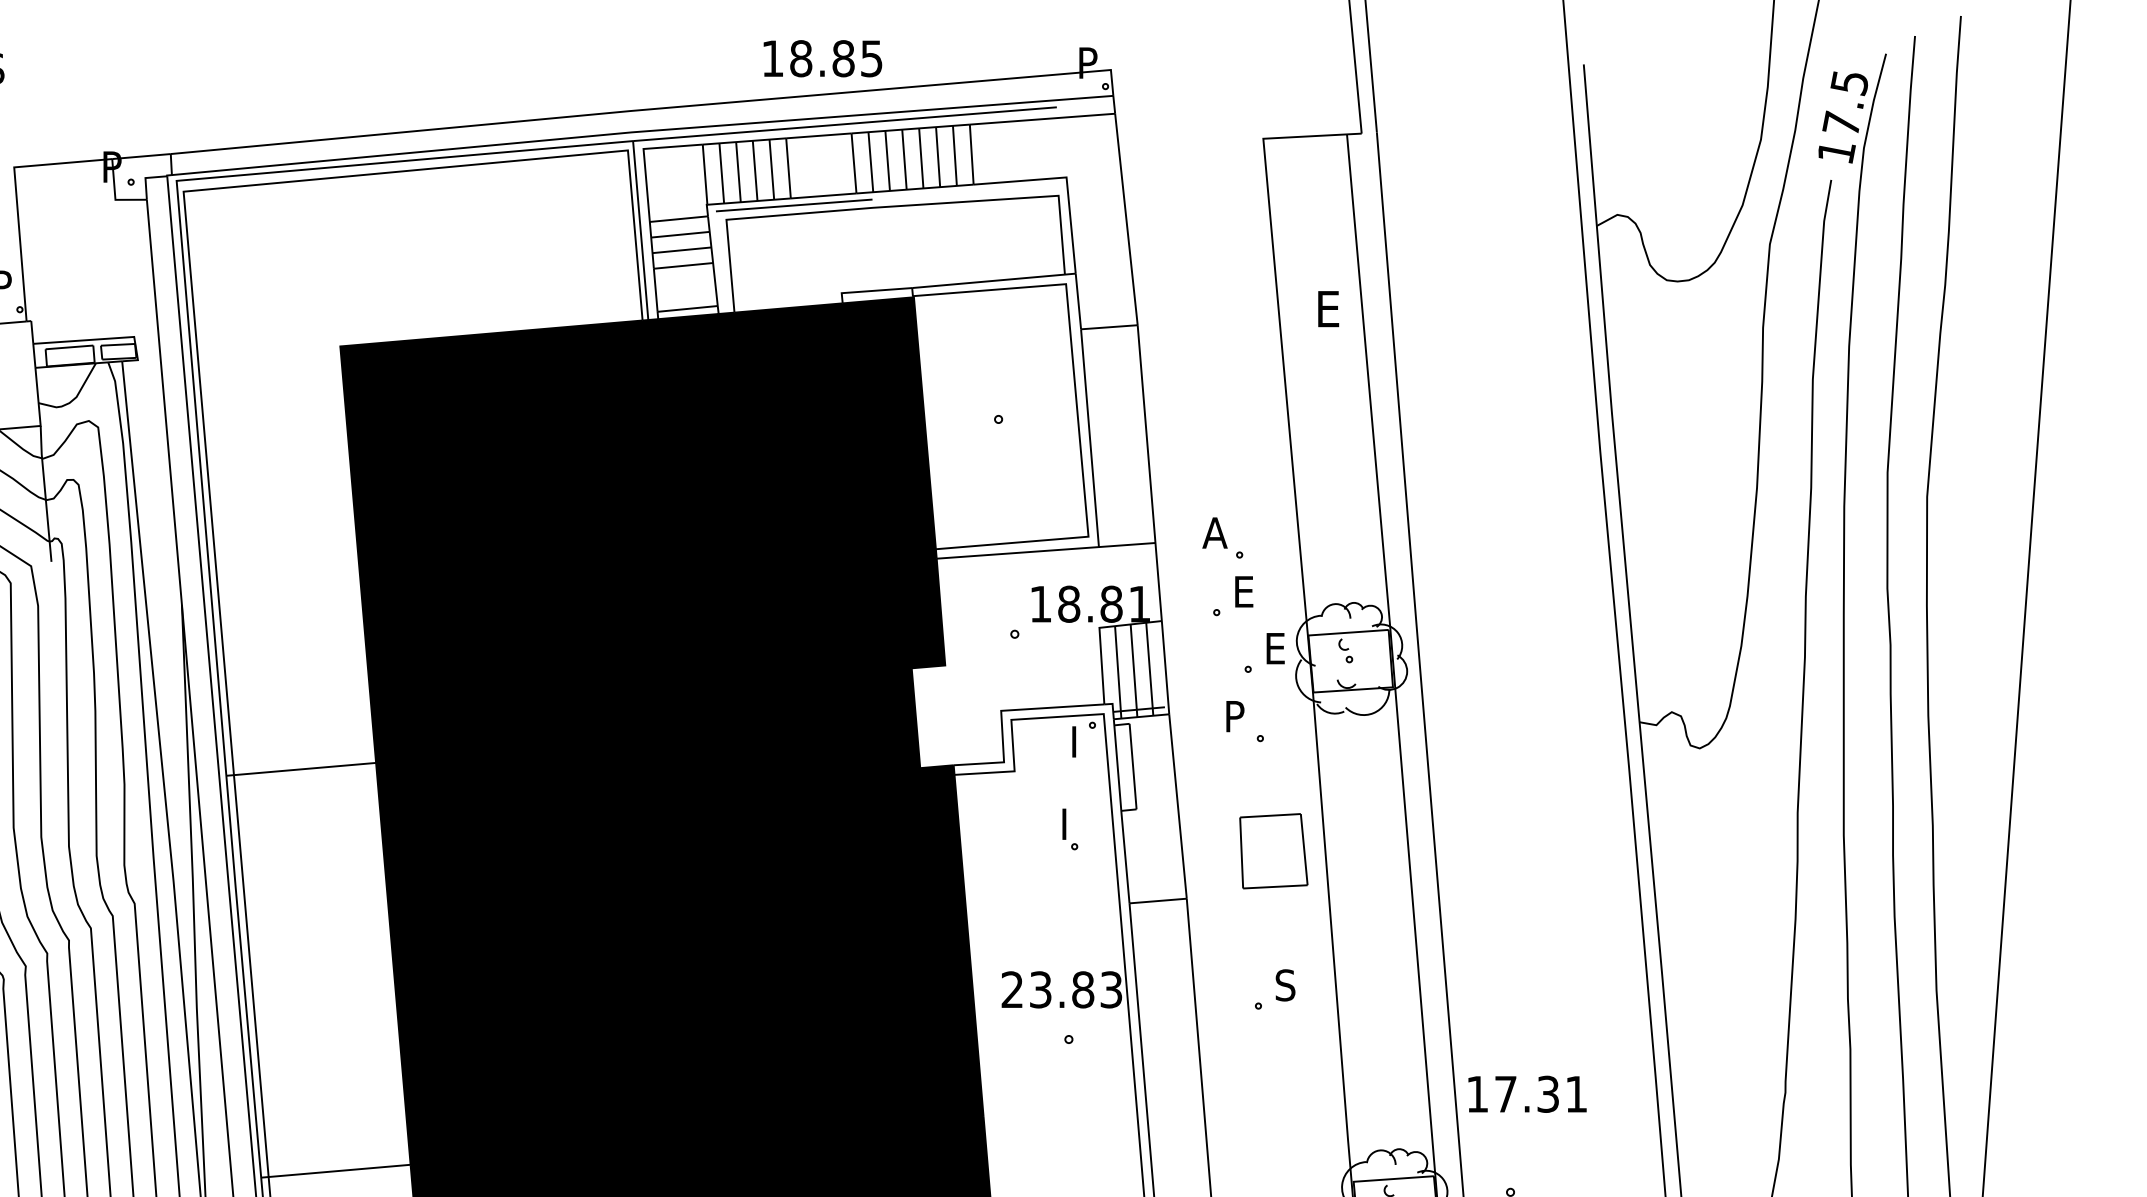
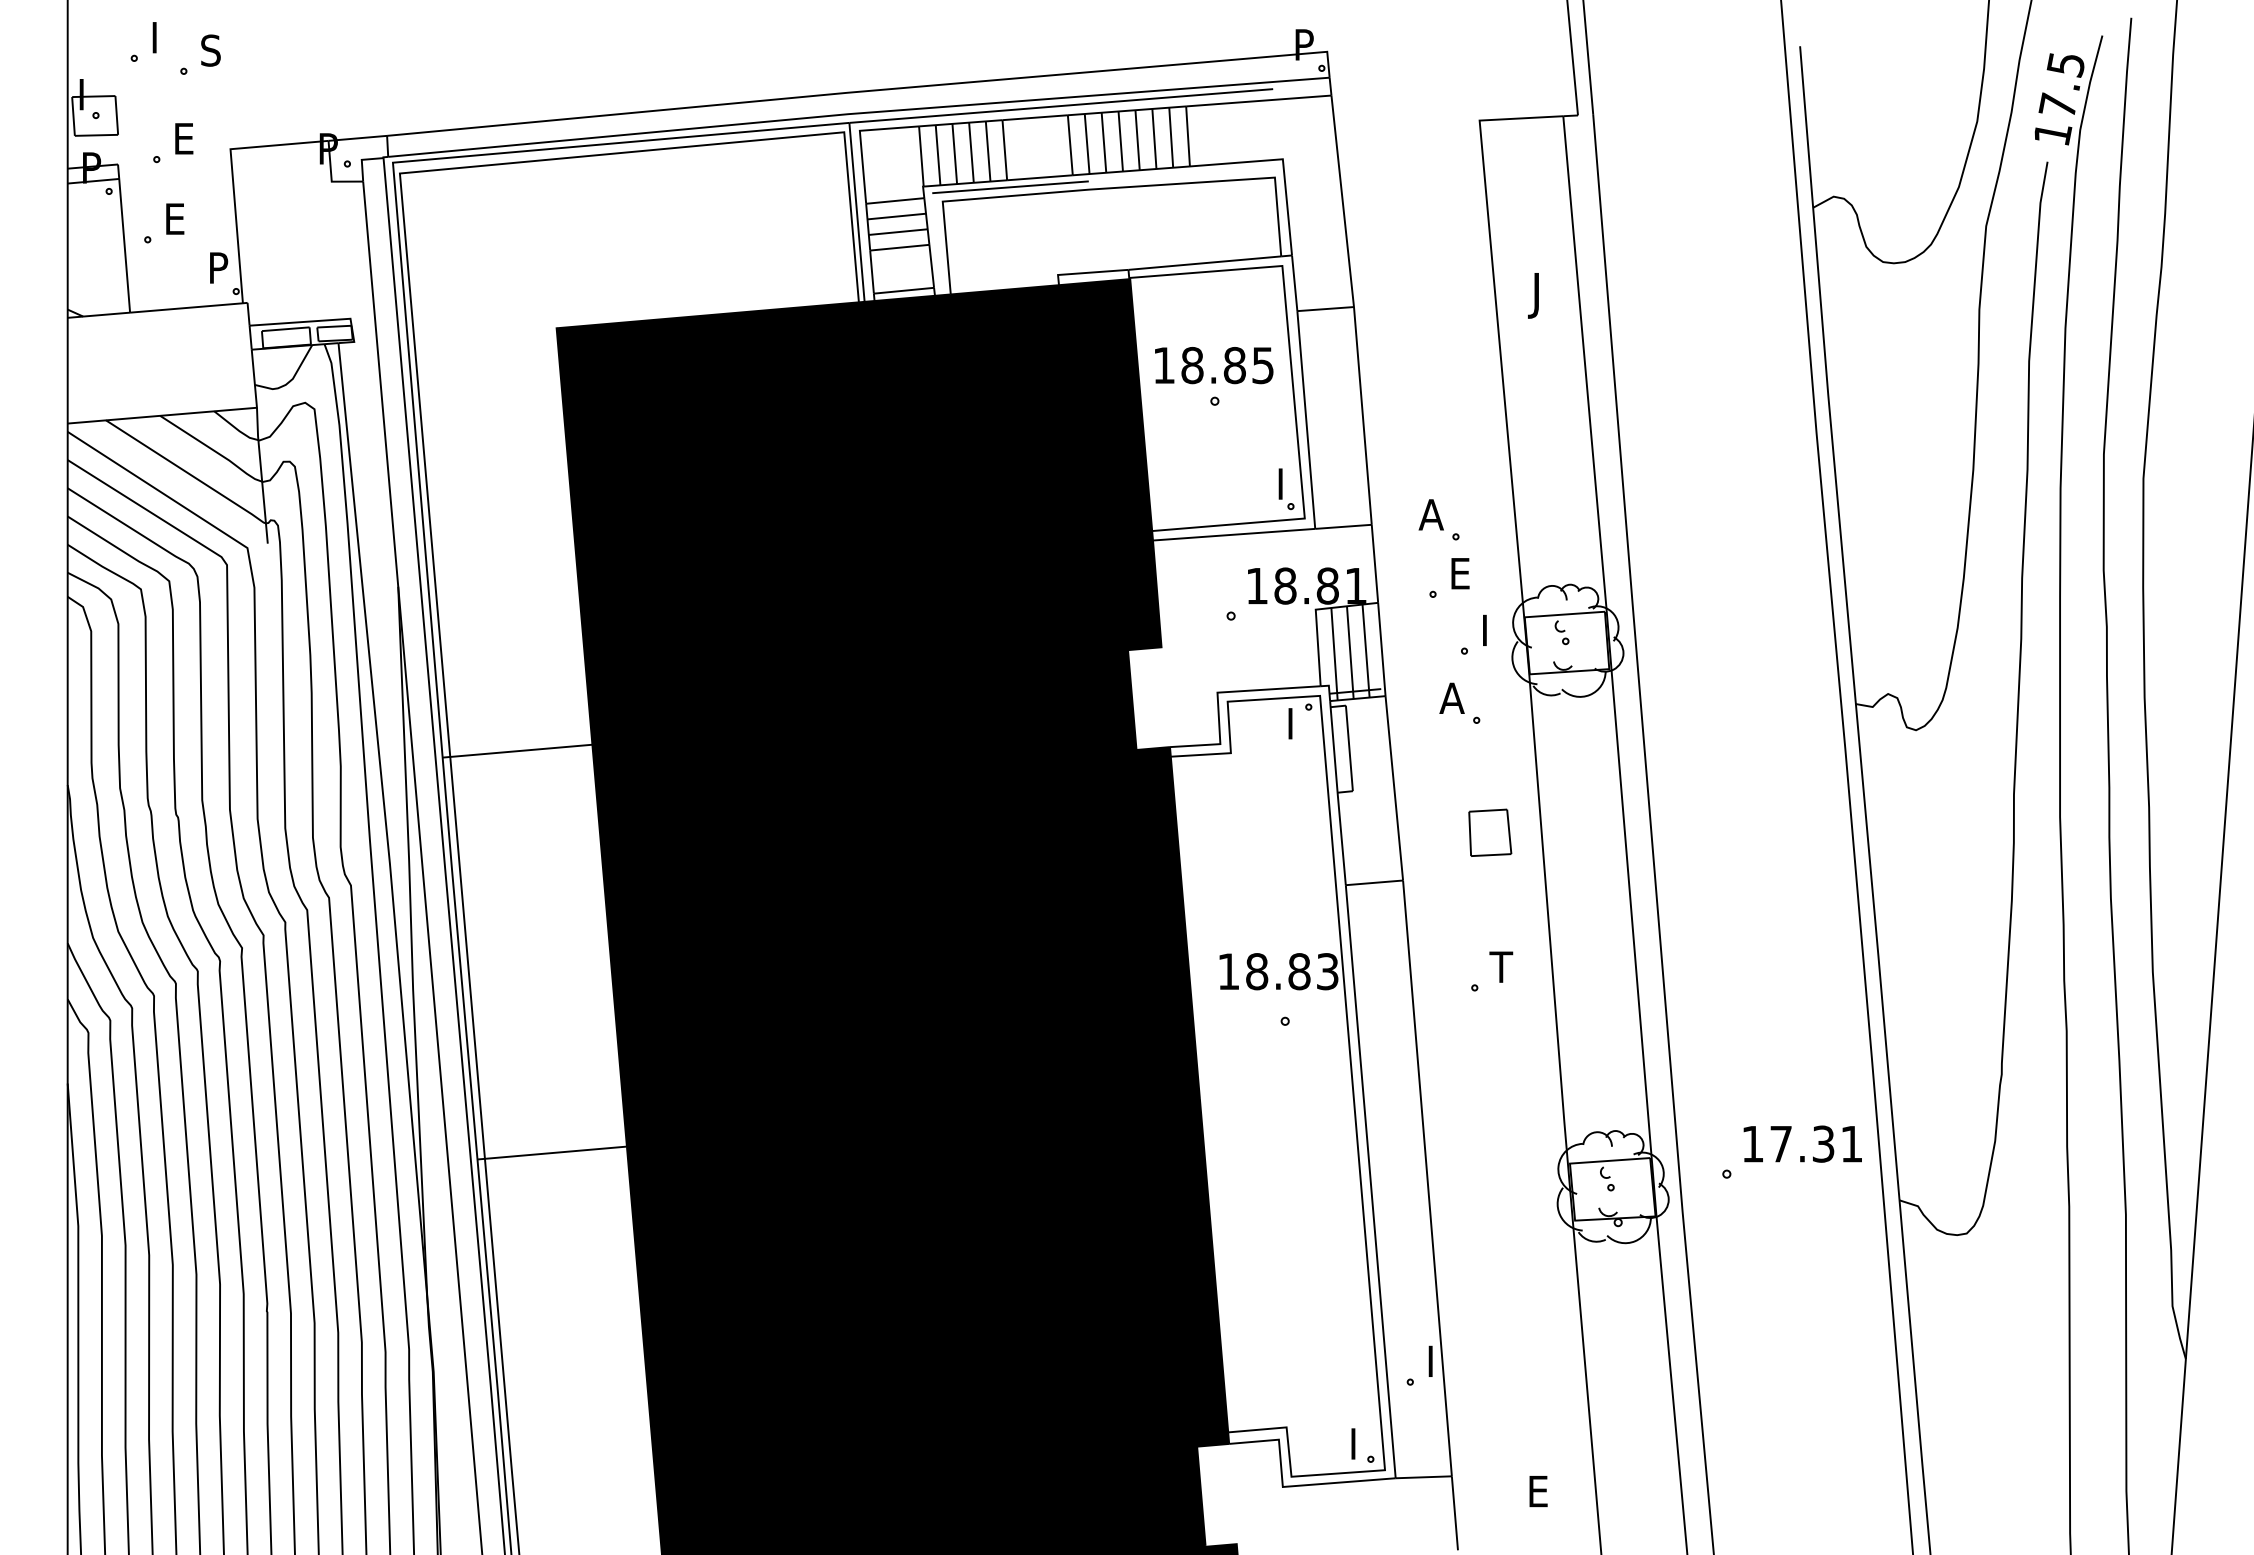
text: (823, 58) -> (1214, 365), moved
text: (1325, 313) -> (1541, 295), E -> J
text: (1277, 647) -> (1493, 629), E -> I
text: (1235, 715) -> (1451, 697), P -> A
part: (1070, 829) -> (1286, 489), moved
part: (1274, 850) -> (1490, 832), size x0.62
text: (1285, 985) -> (1501, 967), S -> T
text: (1027, 989) -> (1243, 971), 23.83 -> 18.83
text: (1527, 1093) -> (1802, 1143), moved

